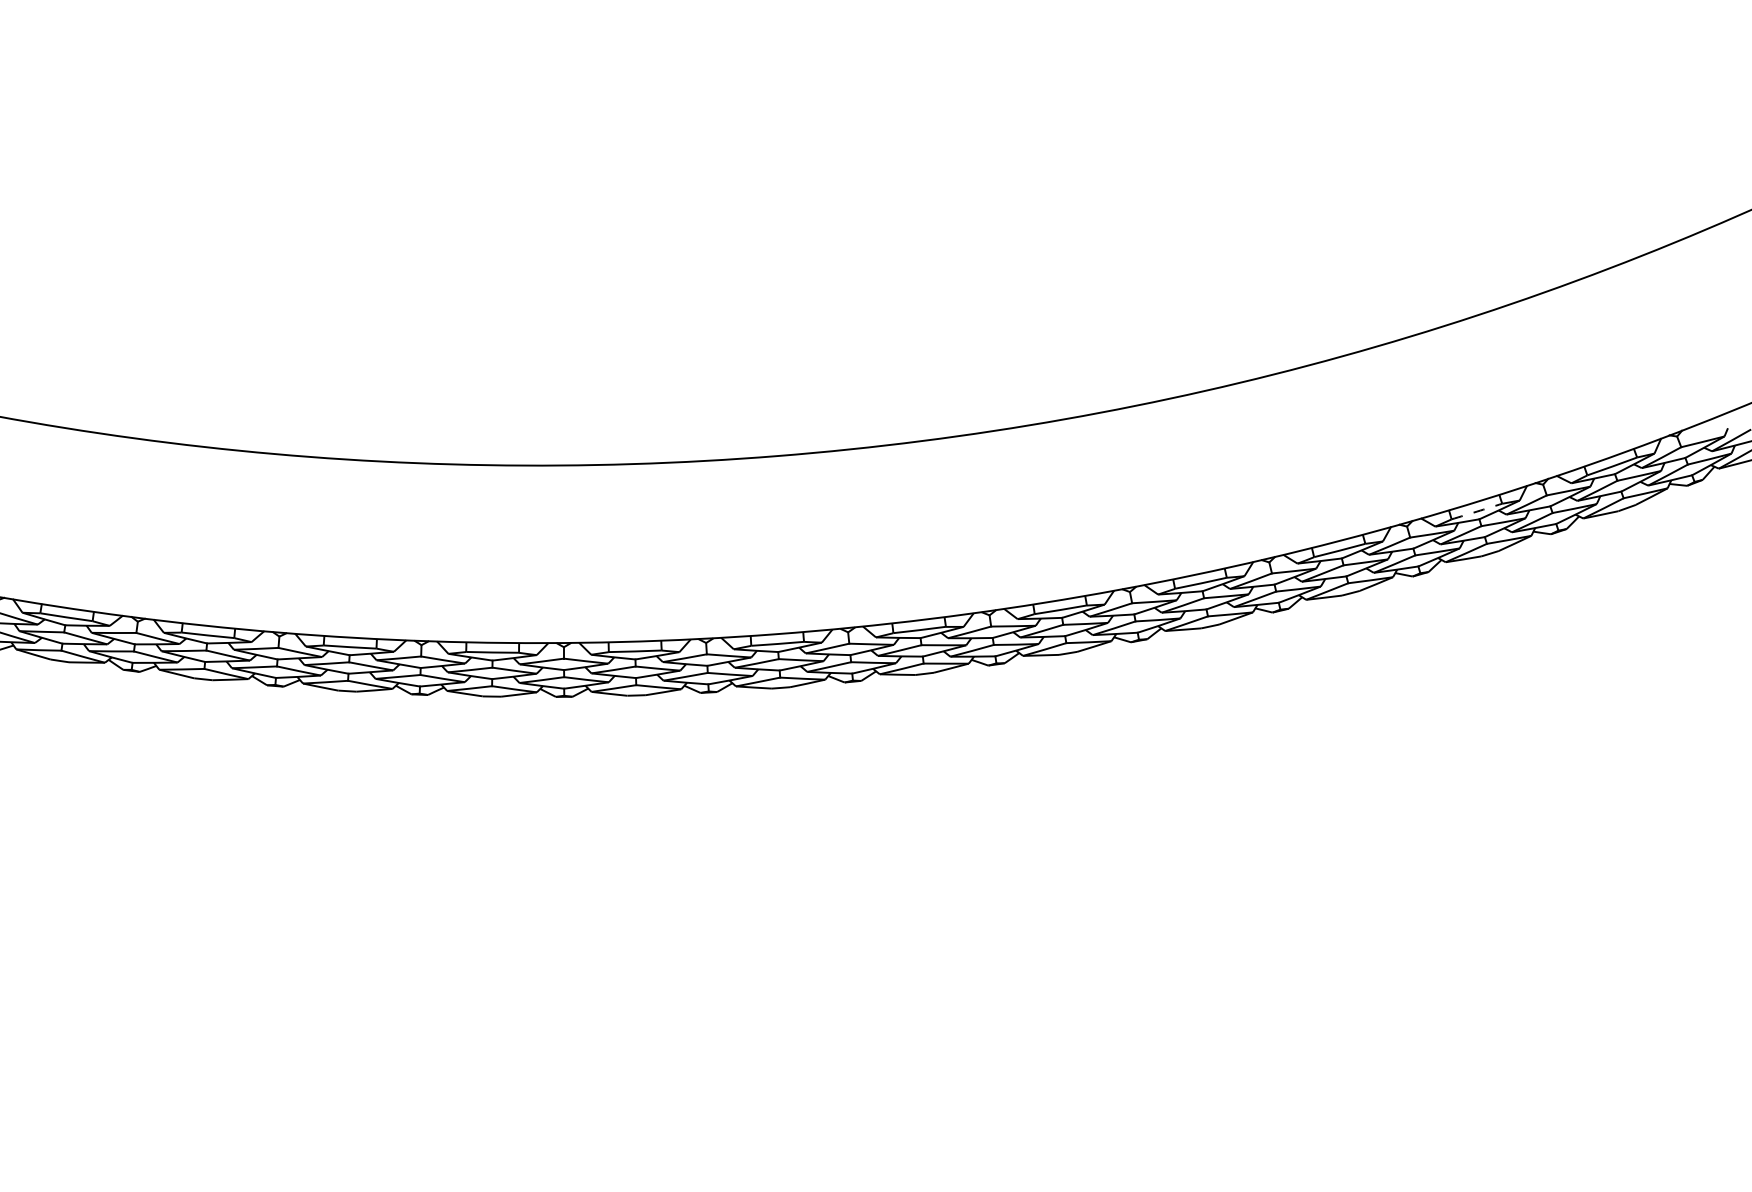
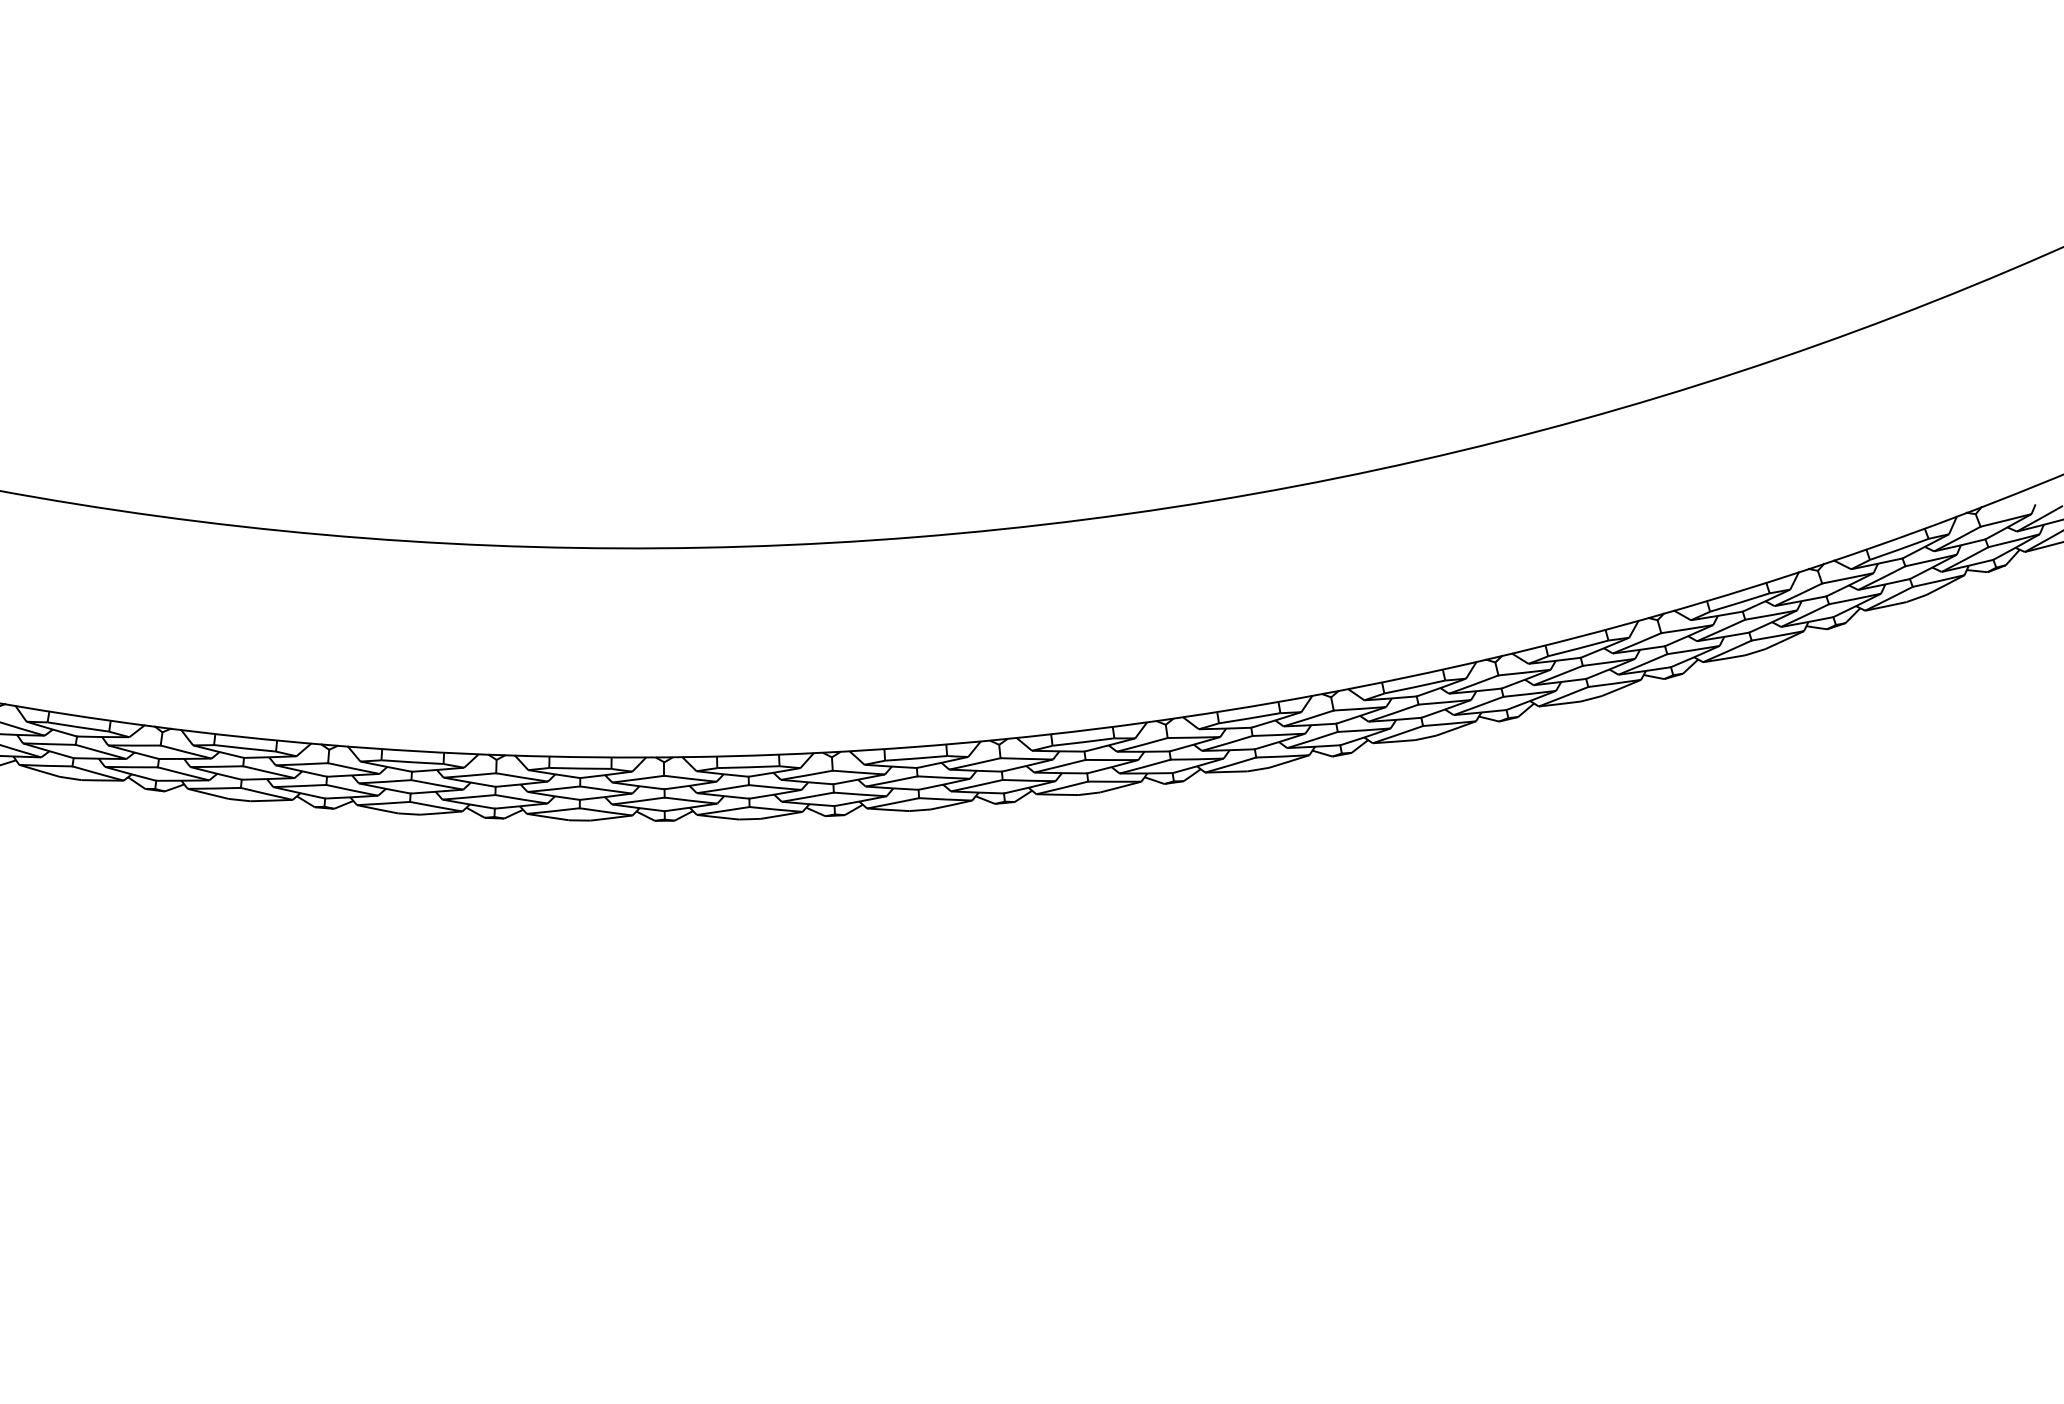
arc: (1477, 511) -> (1740, 602), dashed -> solid

